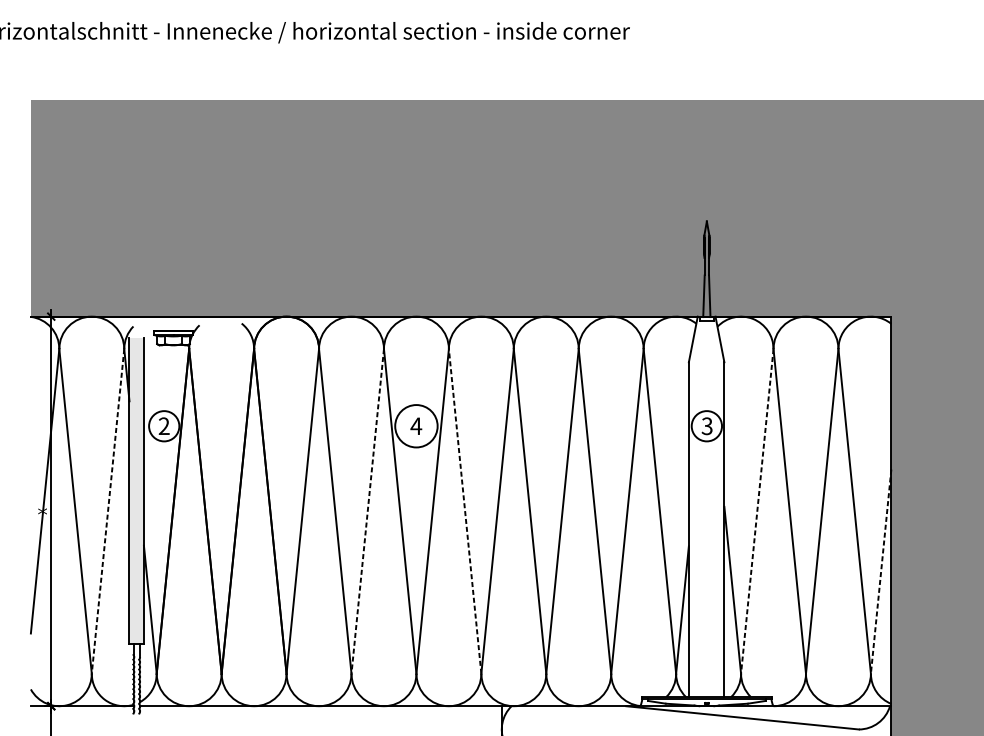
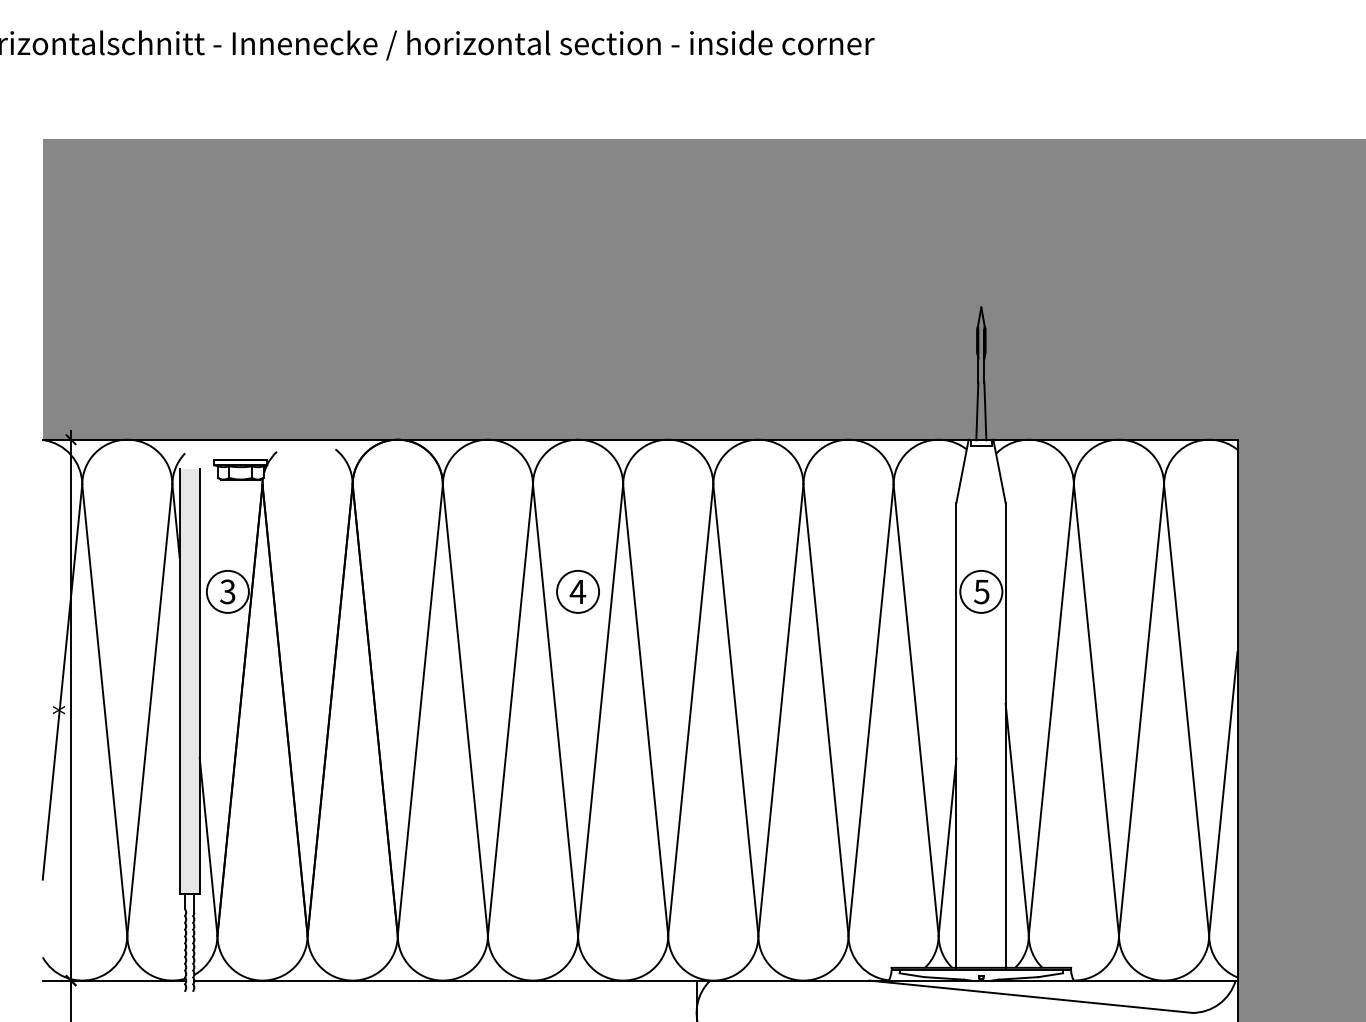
circle: (416, 425) -> (578, 591), size x0.71
text: (706, 425) -> (981, 591), 3 -> 5
text: (163, 426) -> (227, 592), 2 -> 3
line: (464, 510) -> (645, 709), dashed -> solid
line: (107, 511) -> (149, 710), dashed -> solid
line: (367, 511) -> (510, 710), dashed -> solid
line: (757, 511) -> (1051, 710), dashed -> solid
line: (881, 572) -> (1223, 794), dashed -> solid

